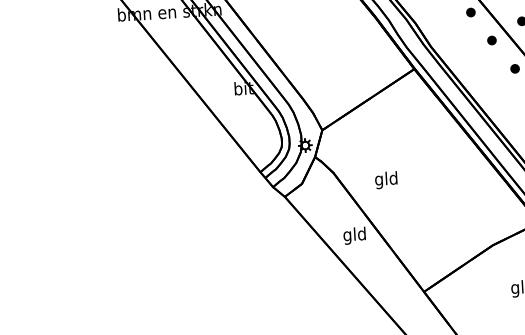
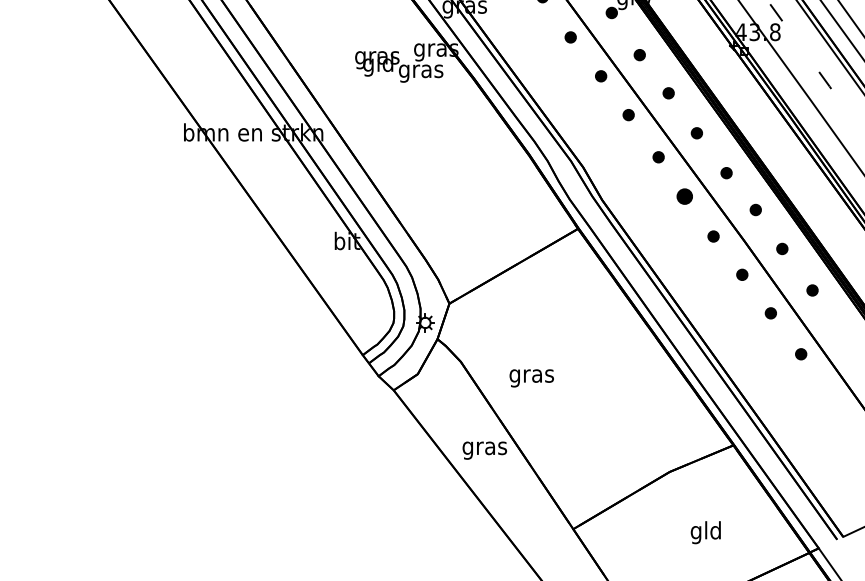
part: (491, 40) -> (684, 196), size x1.4
text: (386, 179) -> (531, 375), gld -> gras
text: (354, 235) -> (484, 447), gld -> gras

